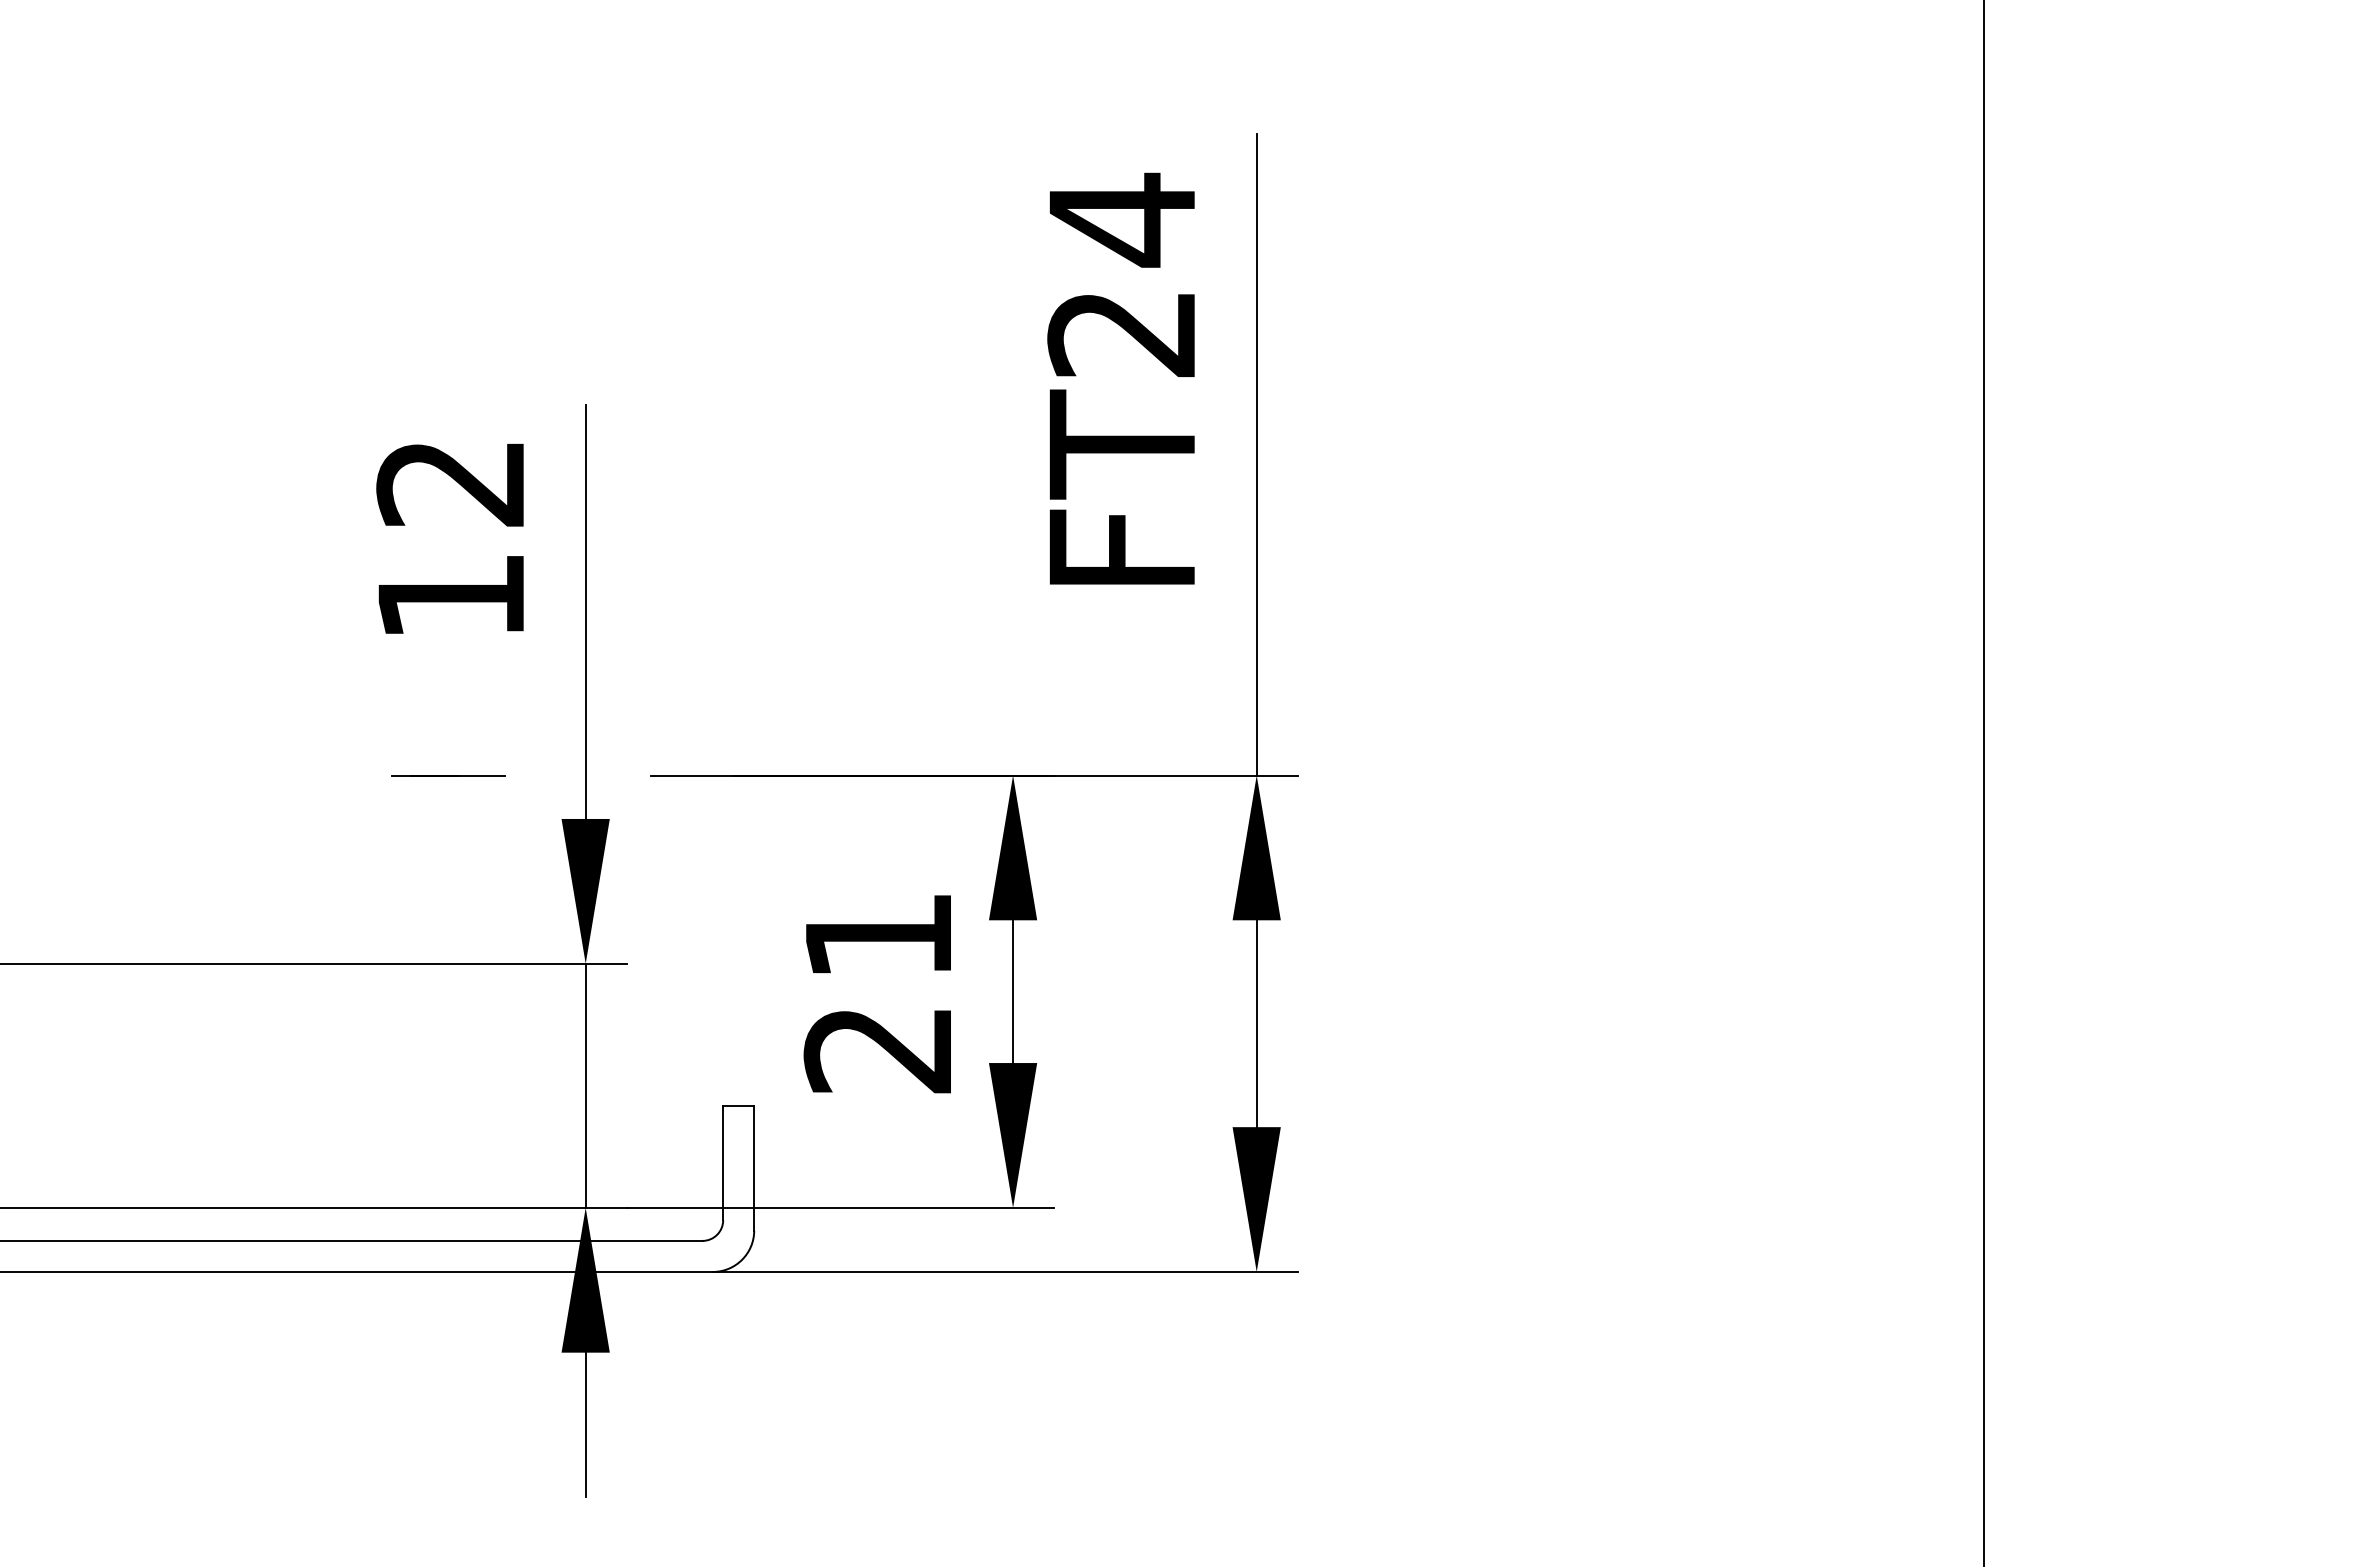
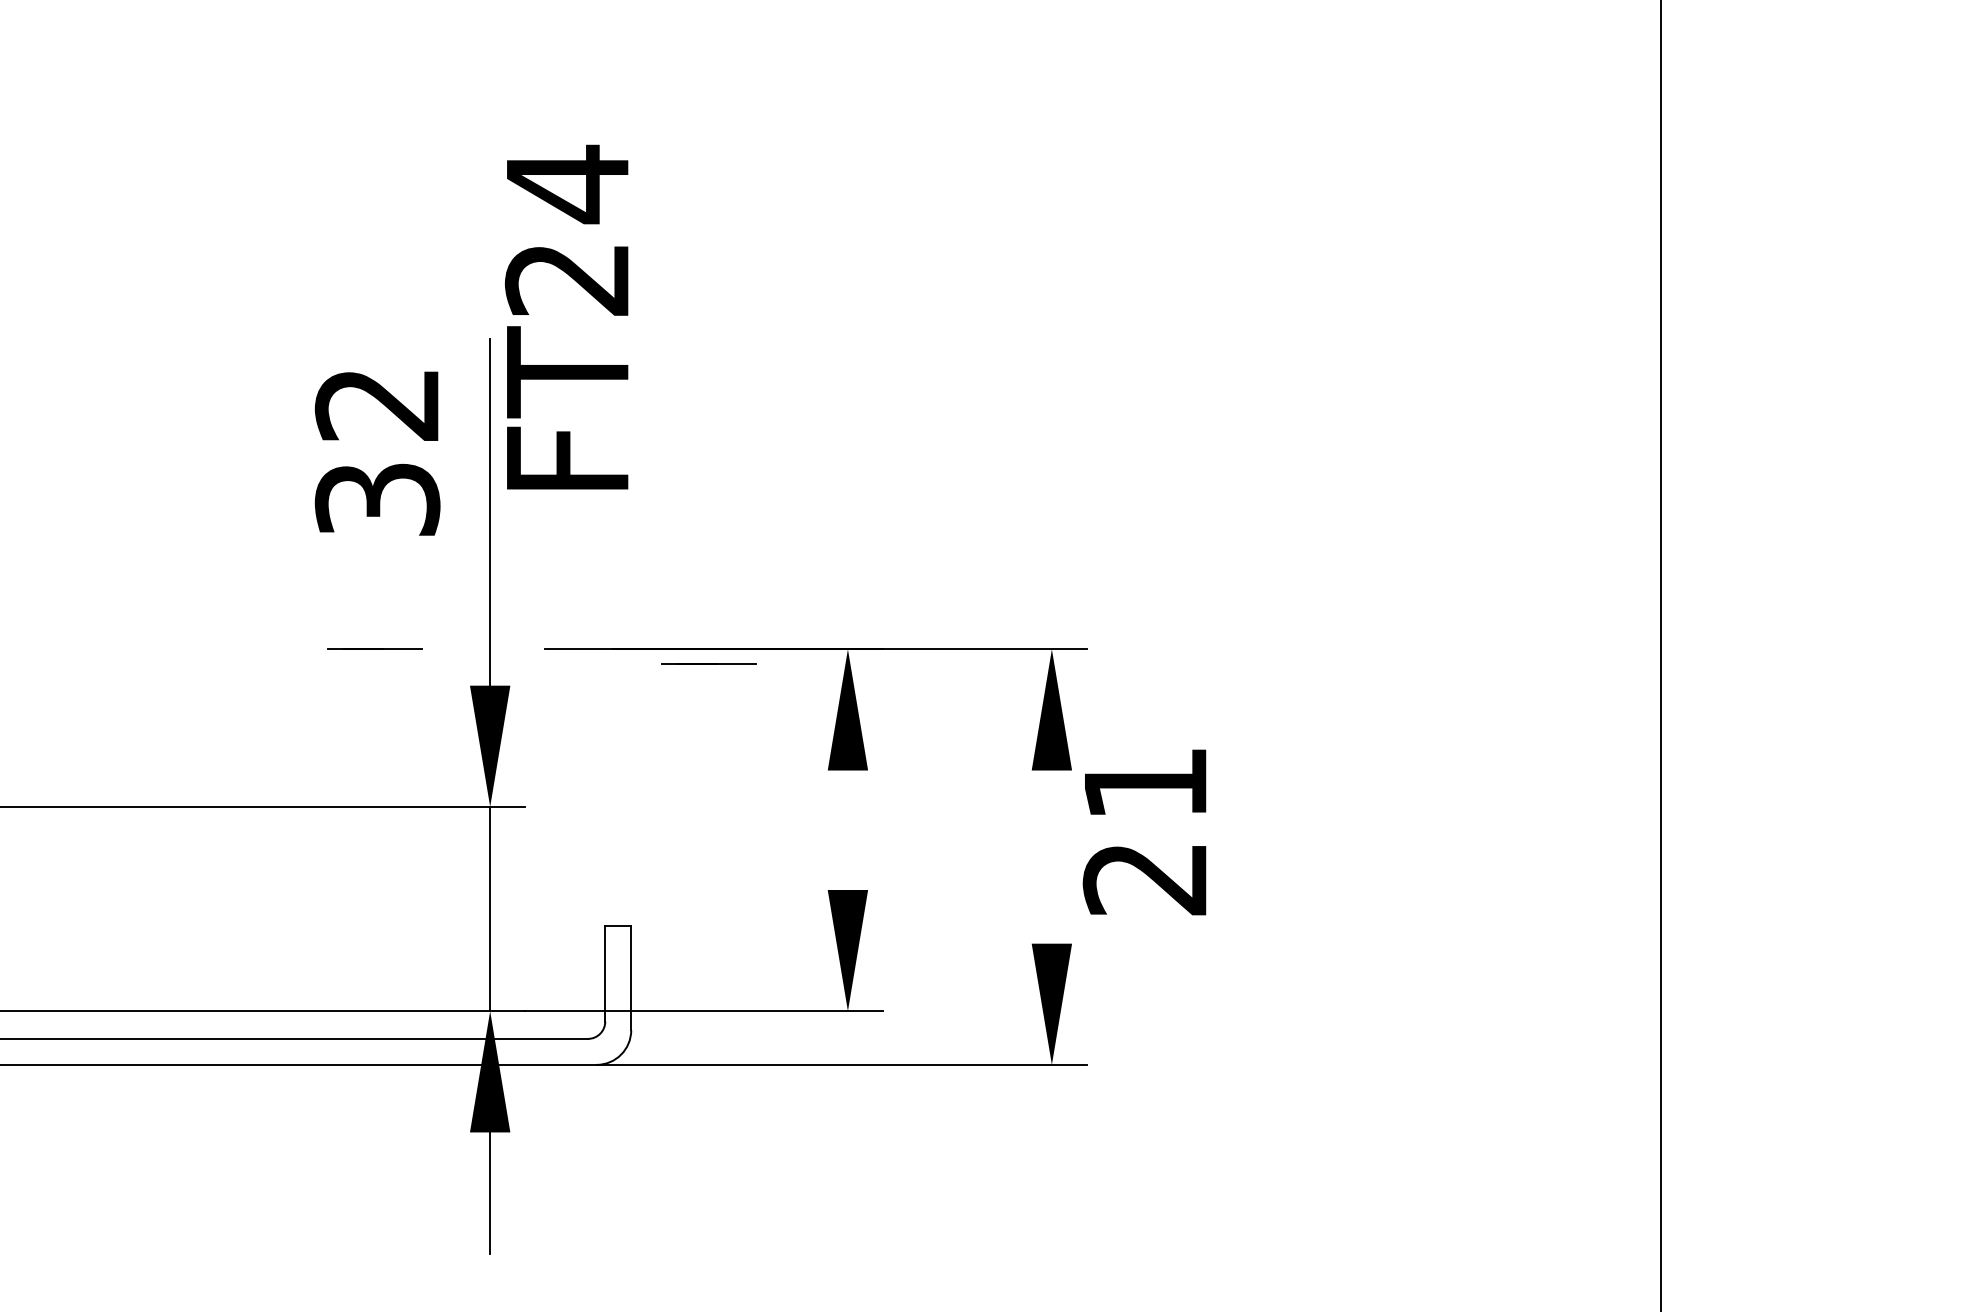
text: (1120, 378) -> (566, 316), moved
line: (1256, 454) -> (1051, 380), removed
text: (451, 596) -> (377, 499), 12 -> 32
line: (847, 792) -> (709, 663), added
line: (1013, 992) -> (848, 830), removed
text: (876, 994) -> (1143, 832), moved
line: (1256, 1023) -> (1051, 856), removed

